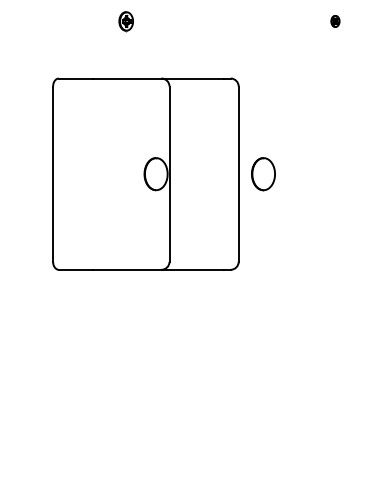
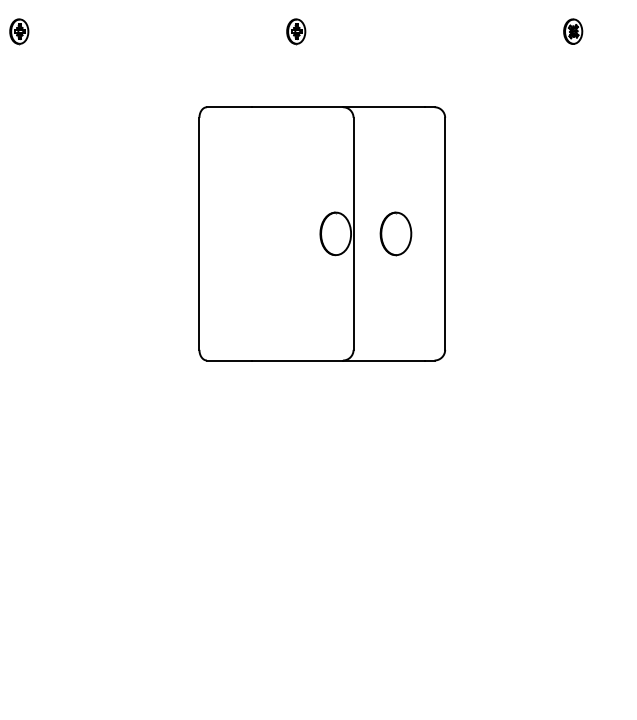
part: (335, 21) -> (573, 31), size x1.67
part: (263, 173) -> (395, 233), moved

